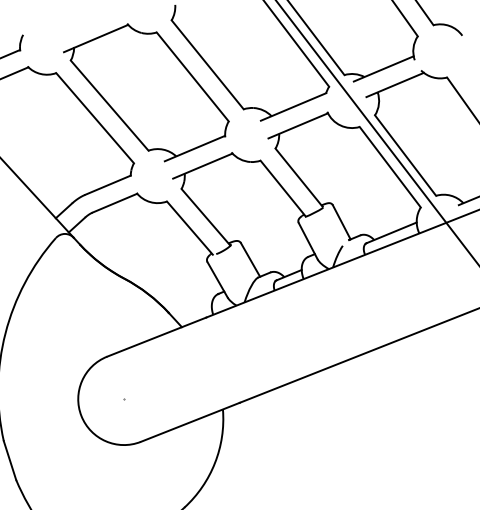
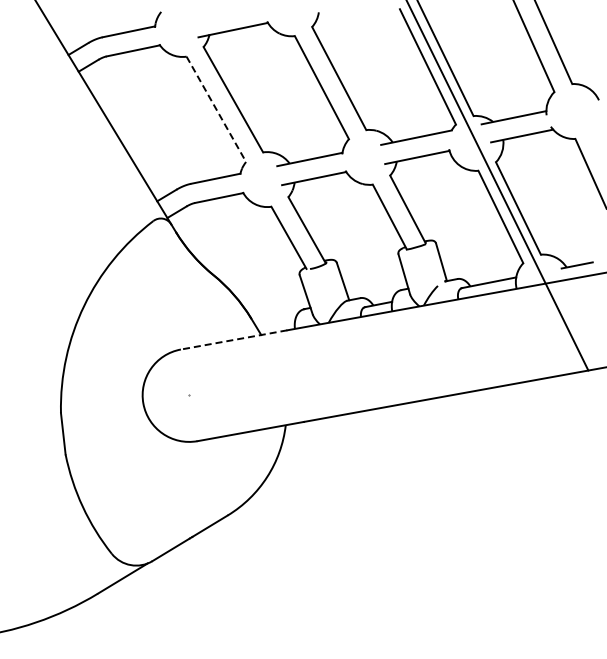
line: (95, 118) -> (216, 109), solid -> dashed
line: (156, 337) -> (233, 340), solid -> dashed

